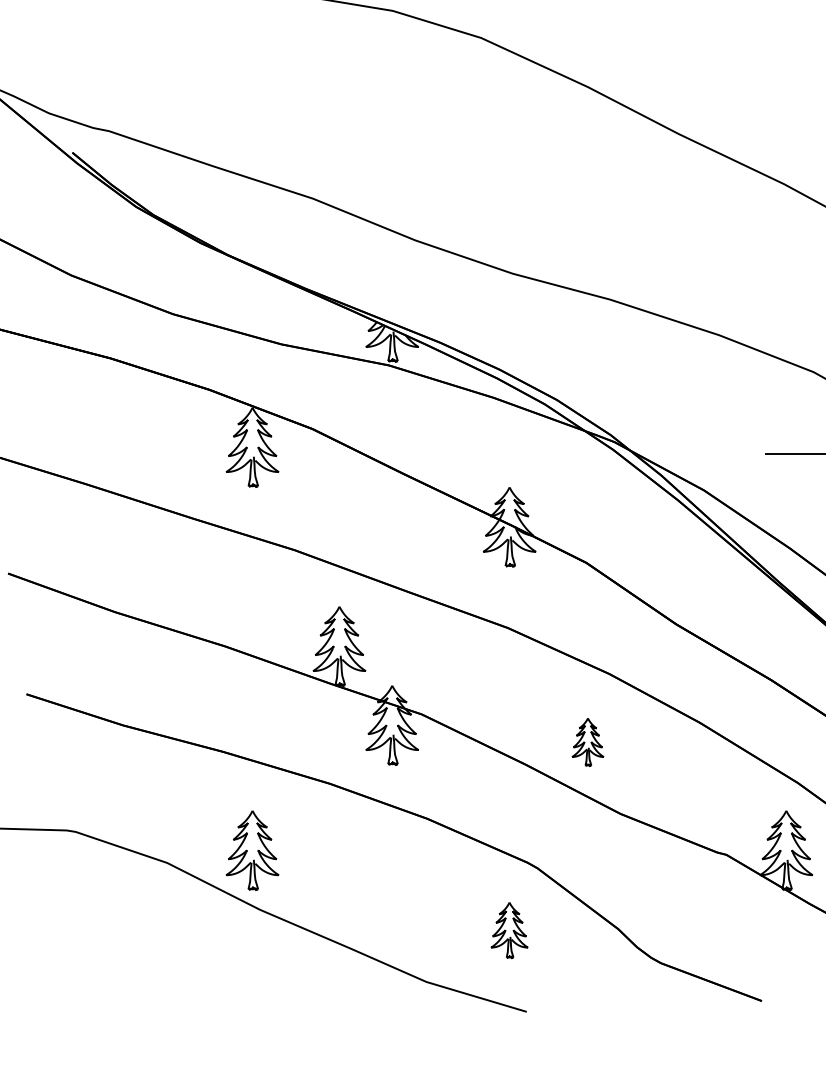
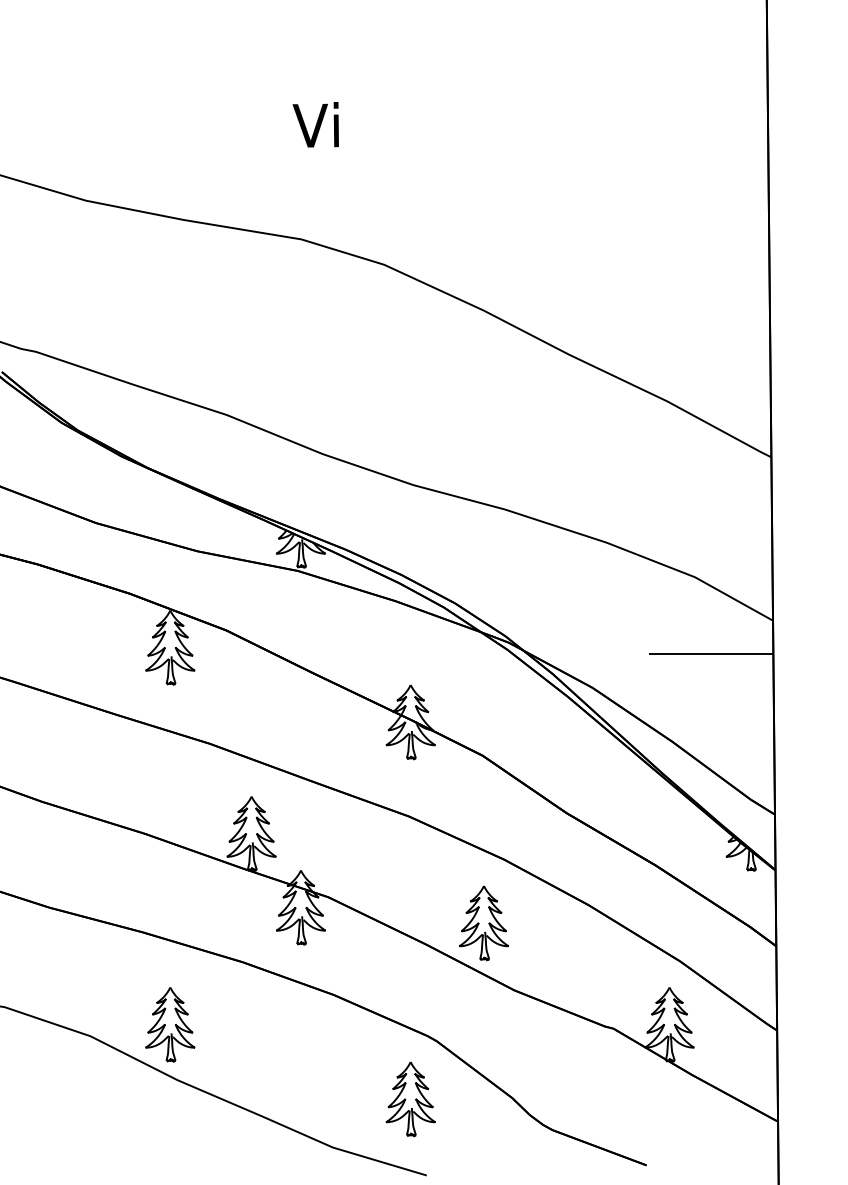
part: (587, 742) -> (483, 923), size x1.67
part: (509, 930) -> (410, 1099), size x1.43

